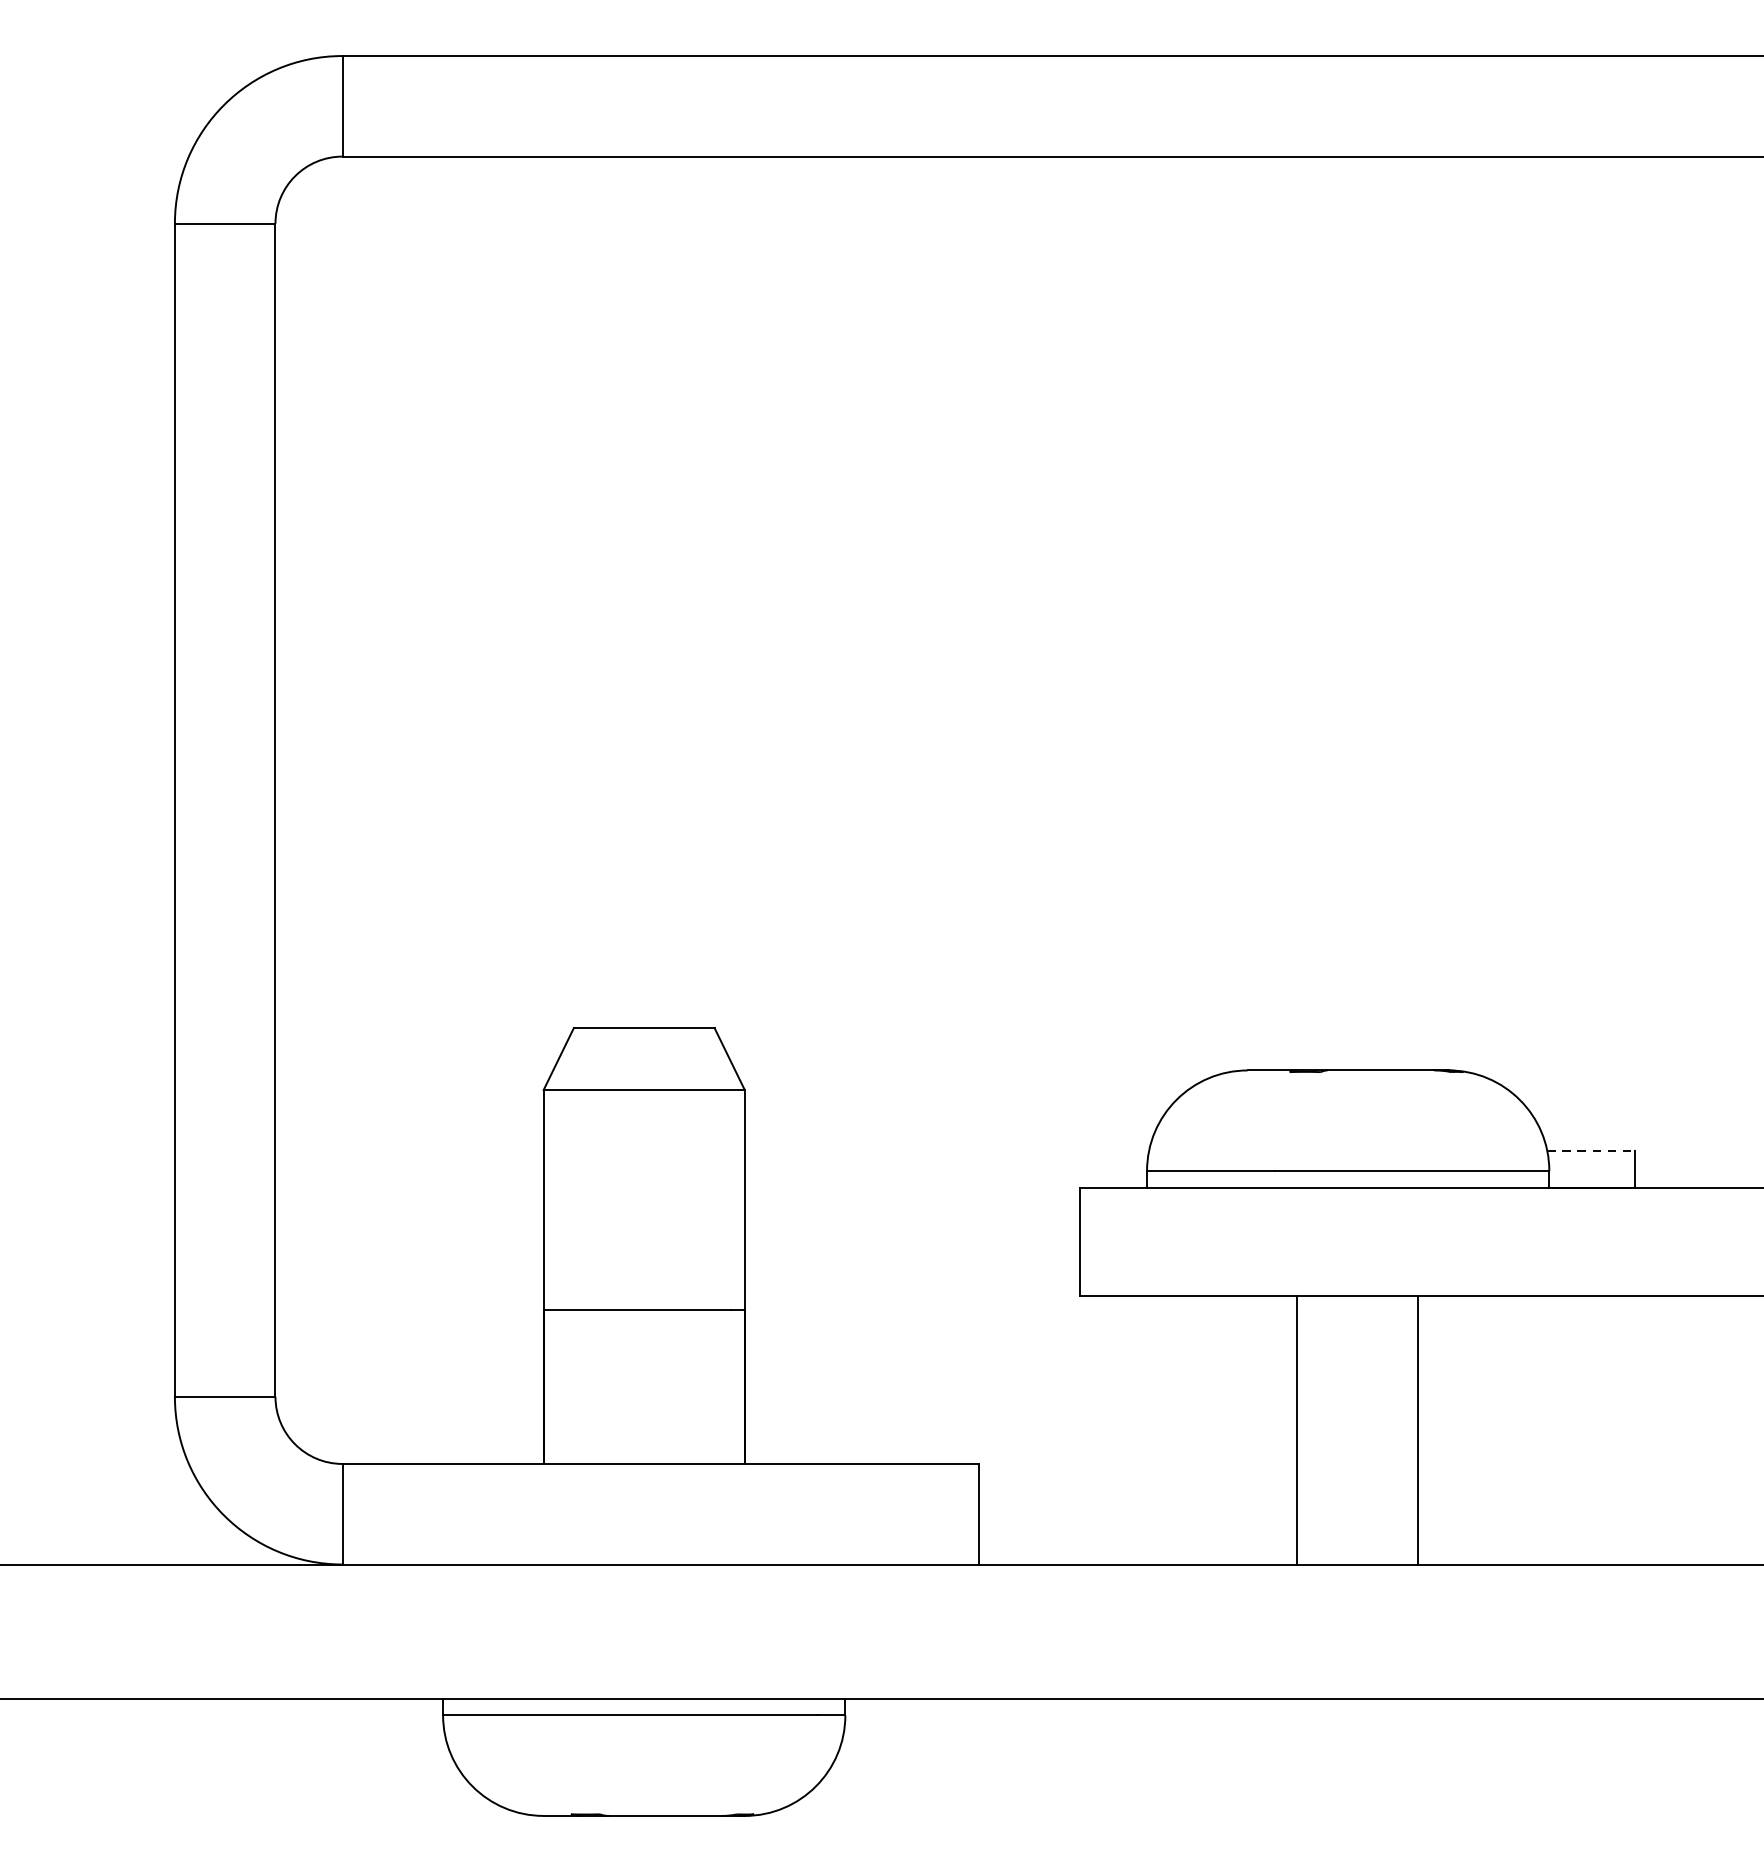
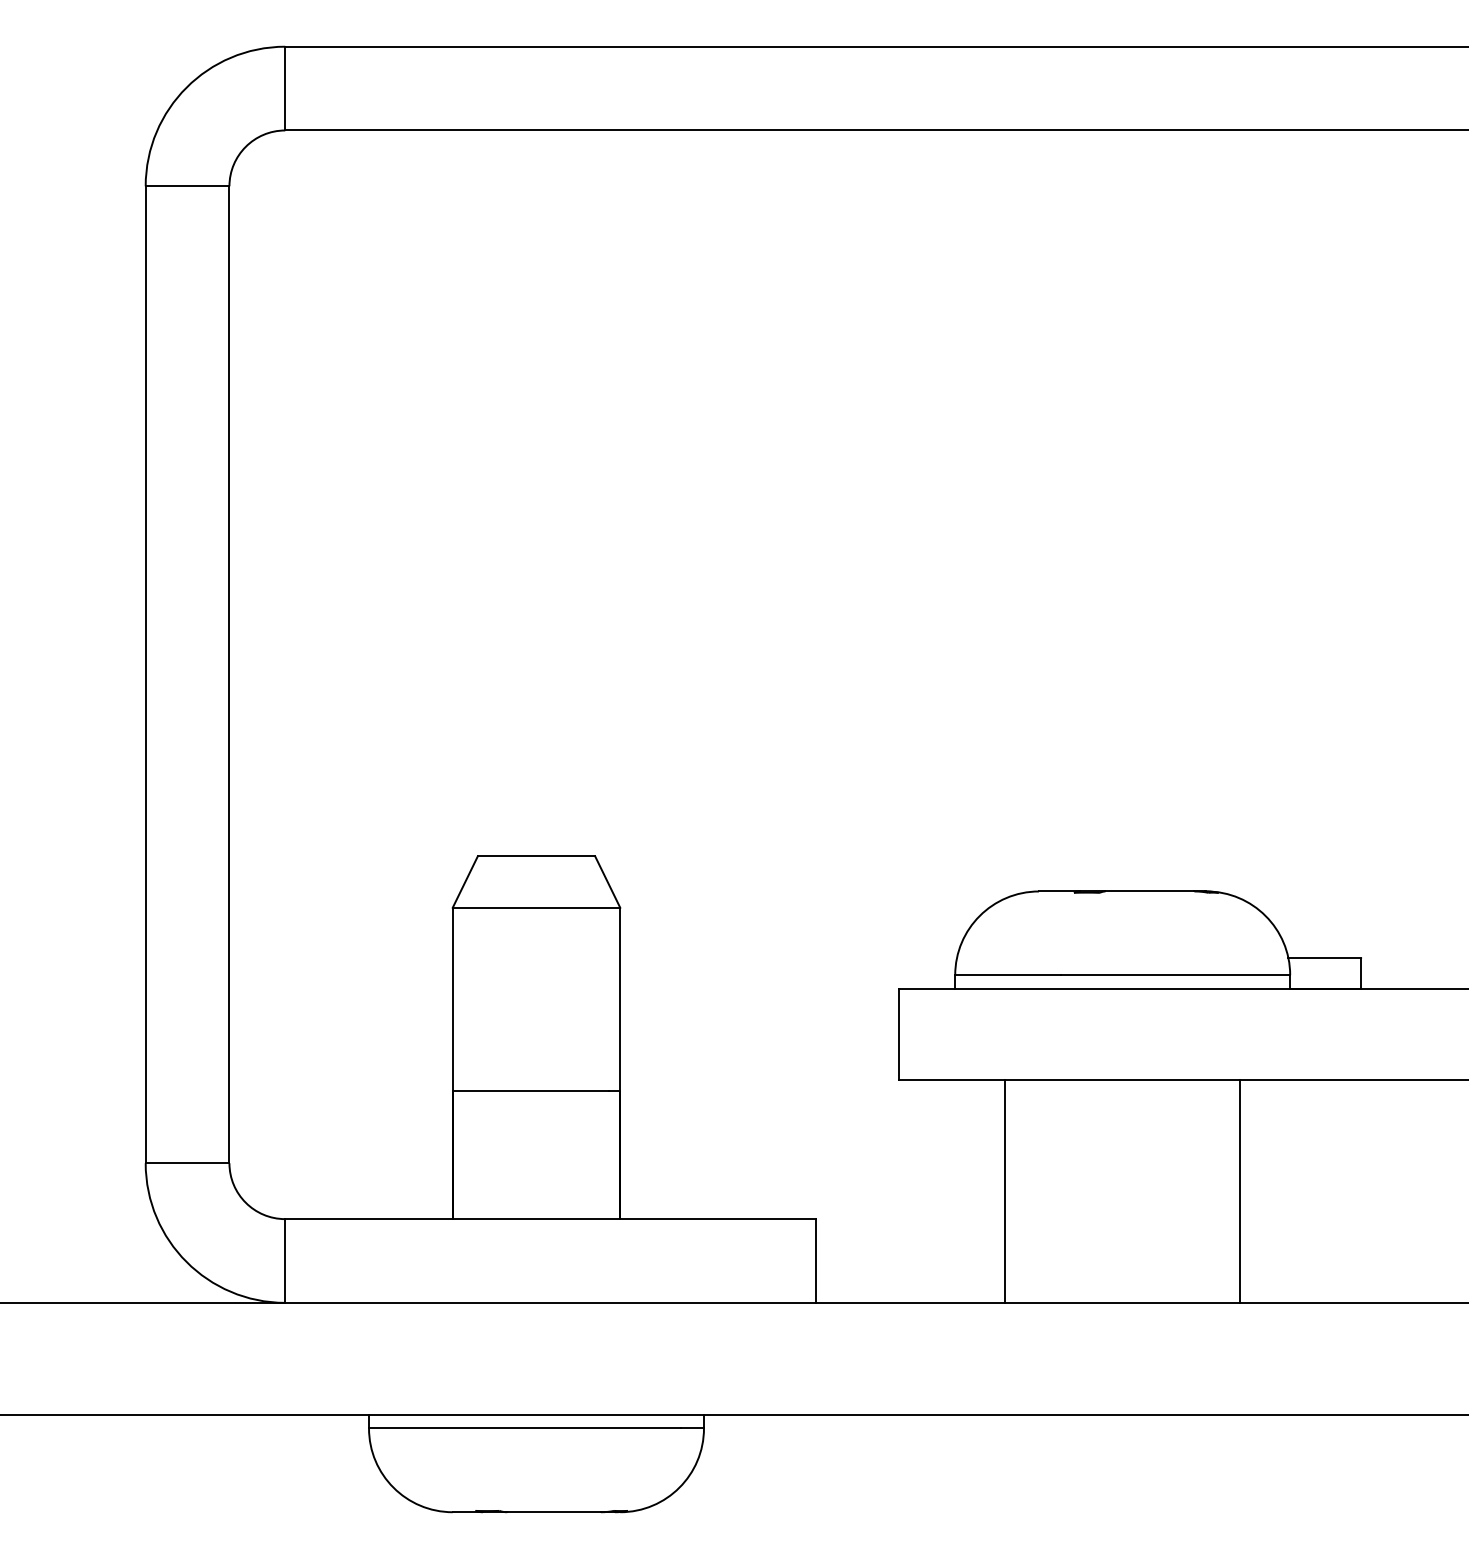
line: (1591, 1150) -> (1325, 958), dashed -> solid
line: (1297, 1429) -> (1005, 1190), moved
line: (1417, 1429) -> (1239, 1190), moved

